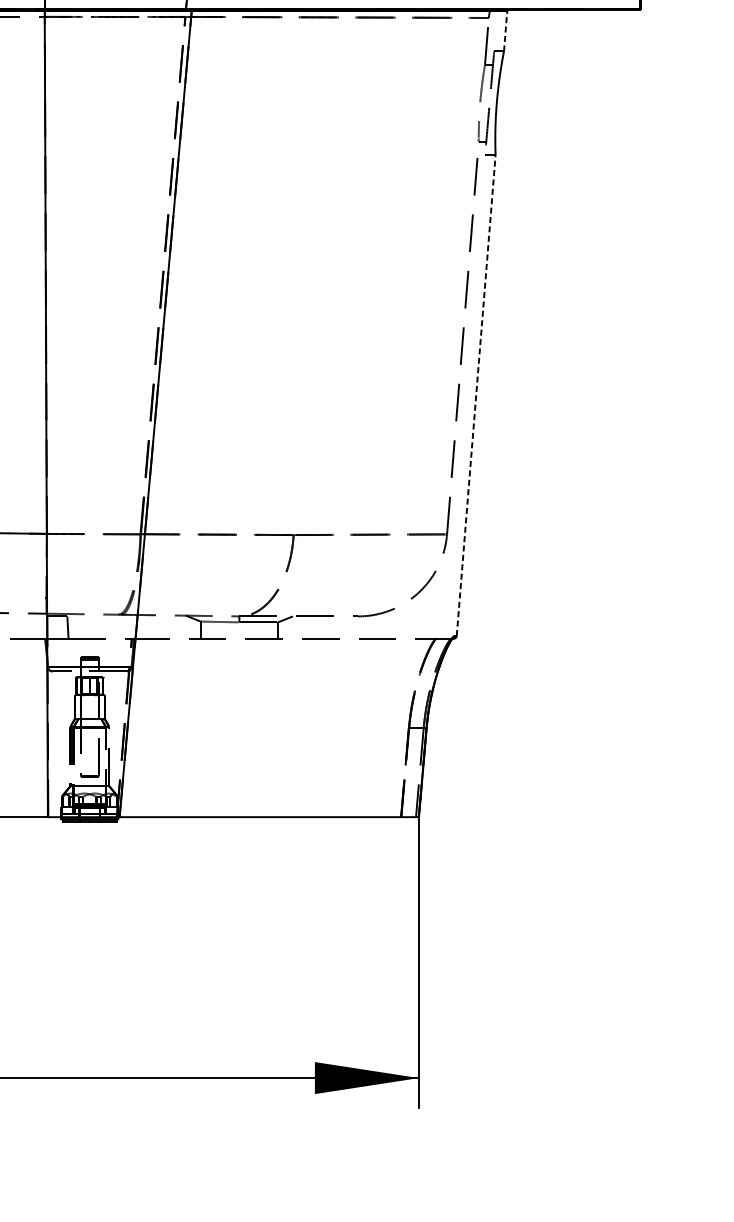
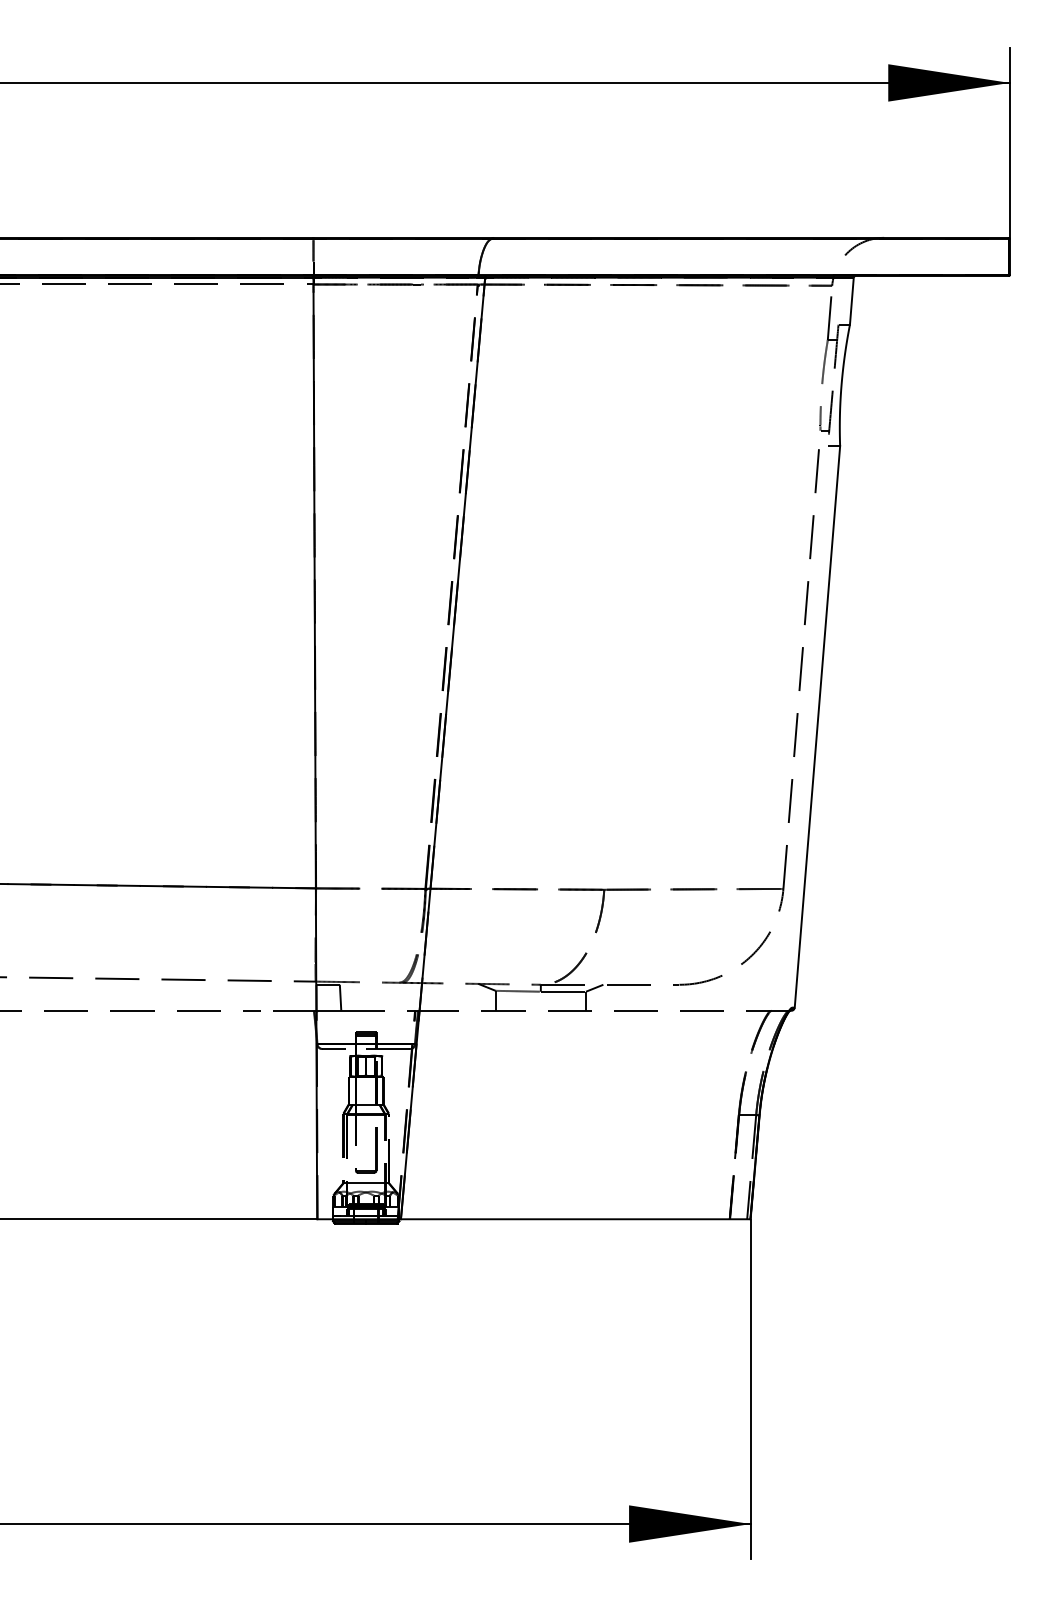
line: (505, 31) -> (851, 301), dashed -> solid
line: (476, 395) -> (817, 726), dashed -> solid

